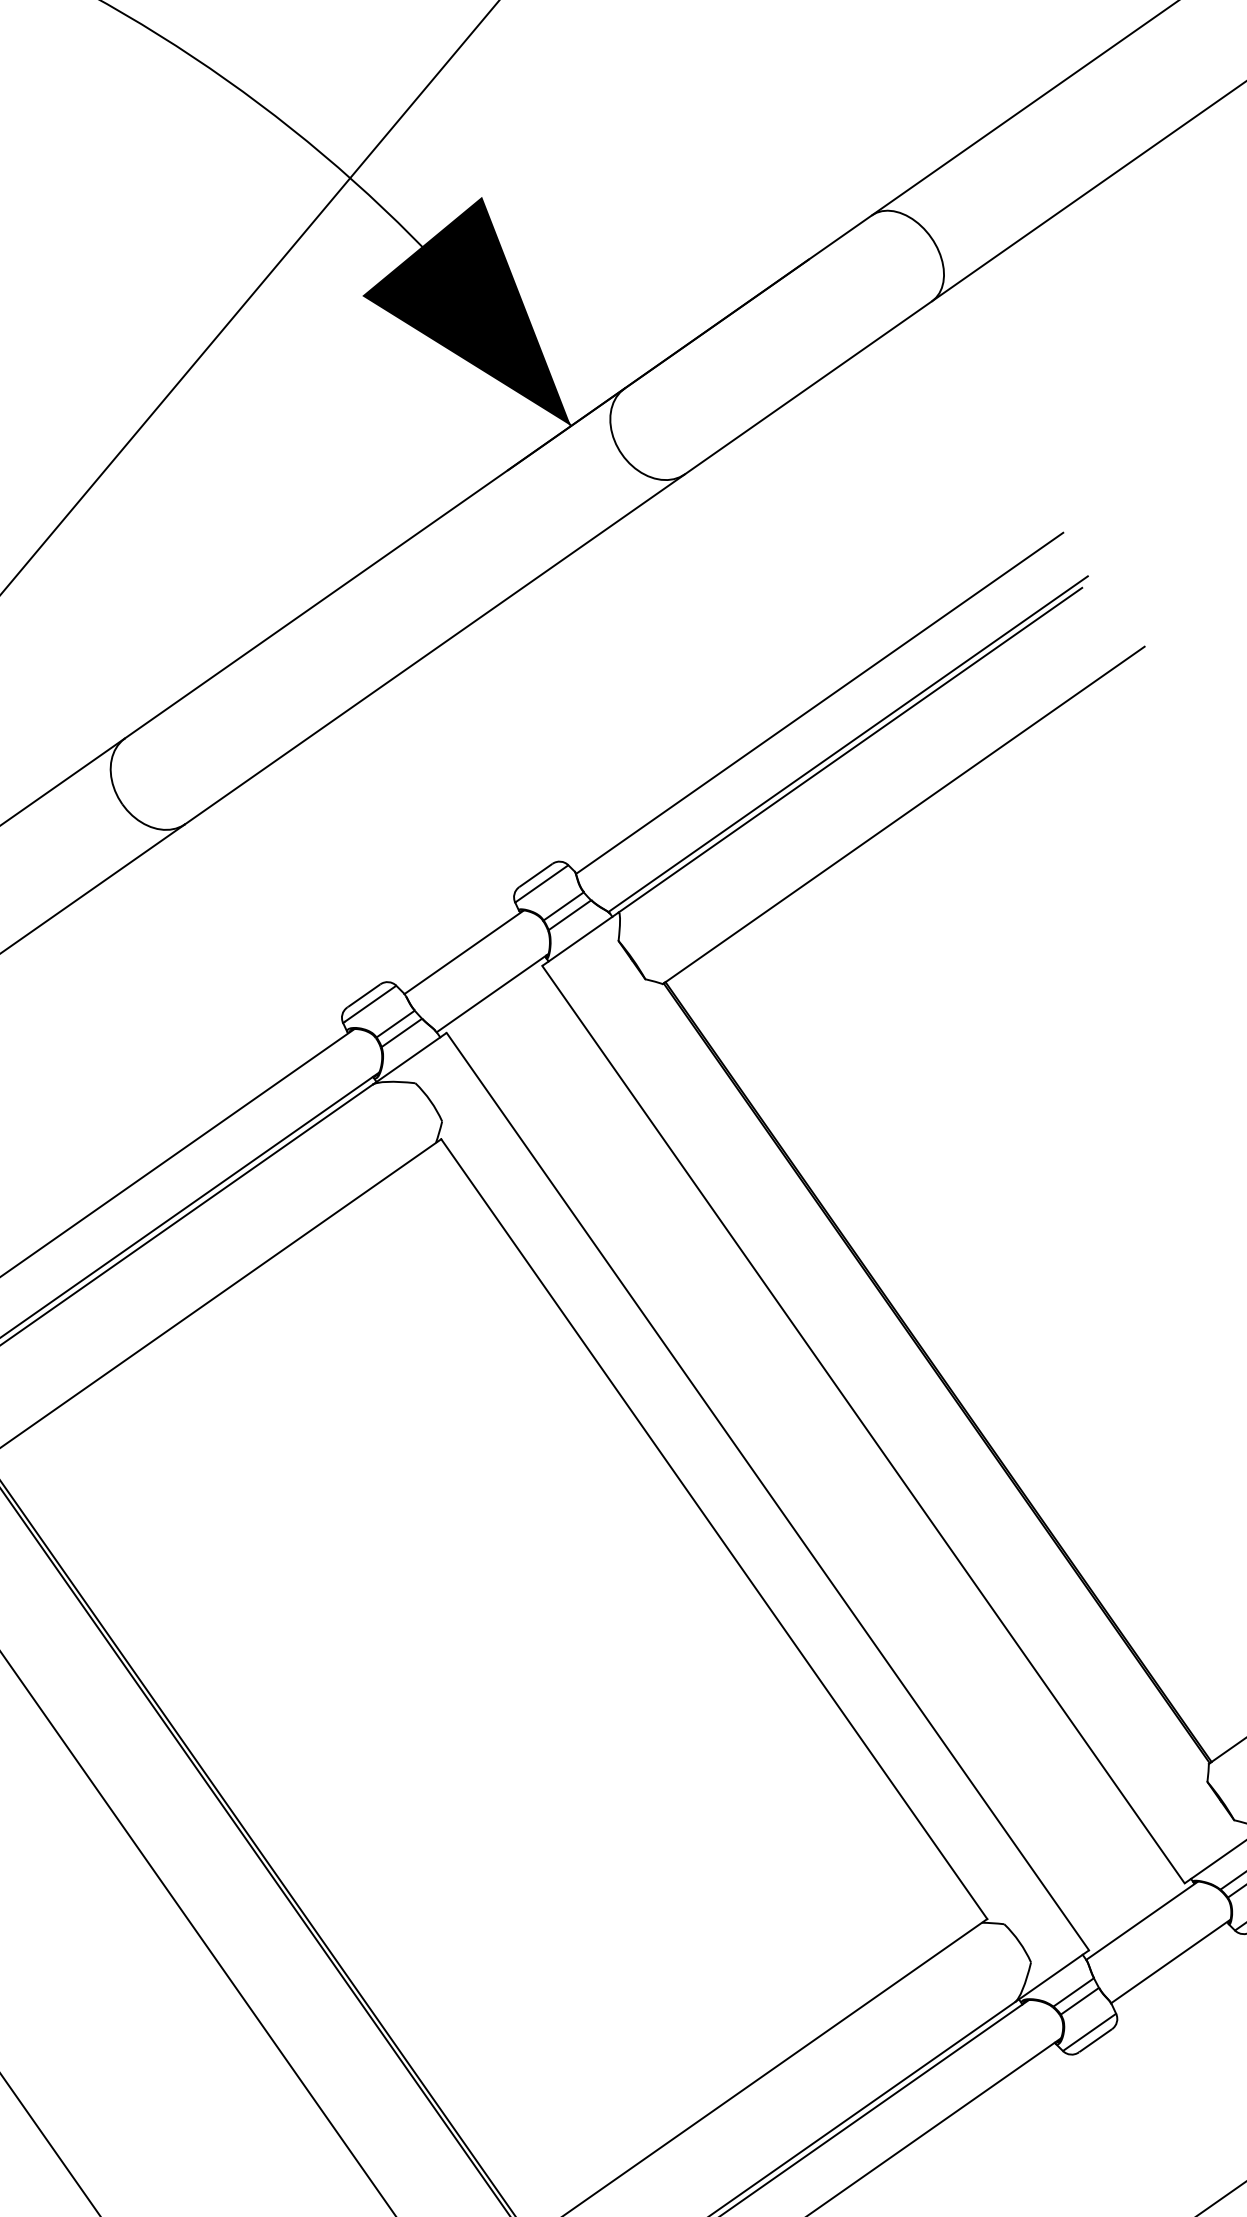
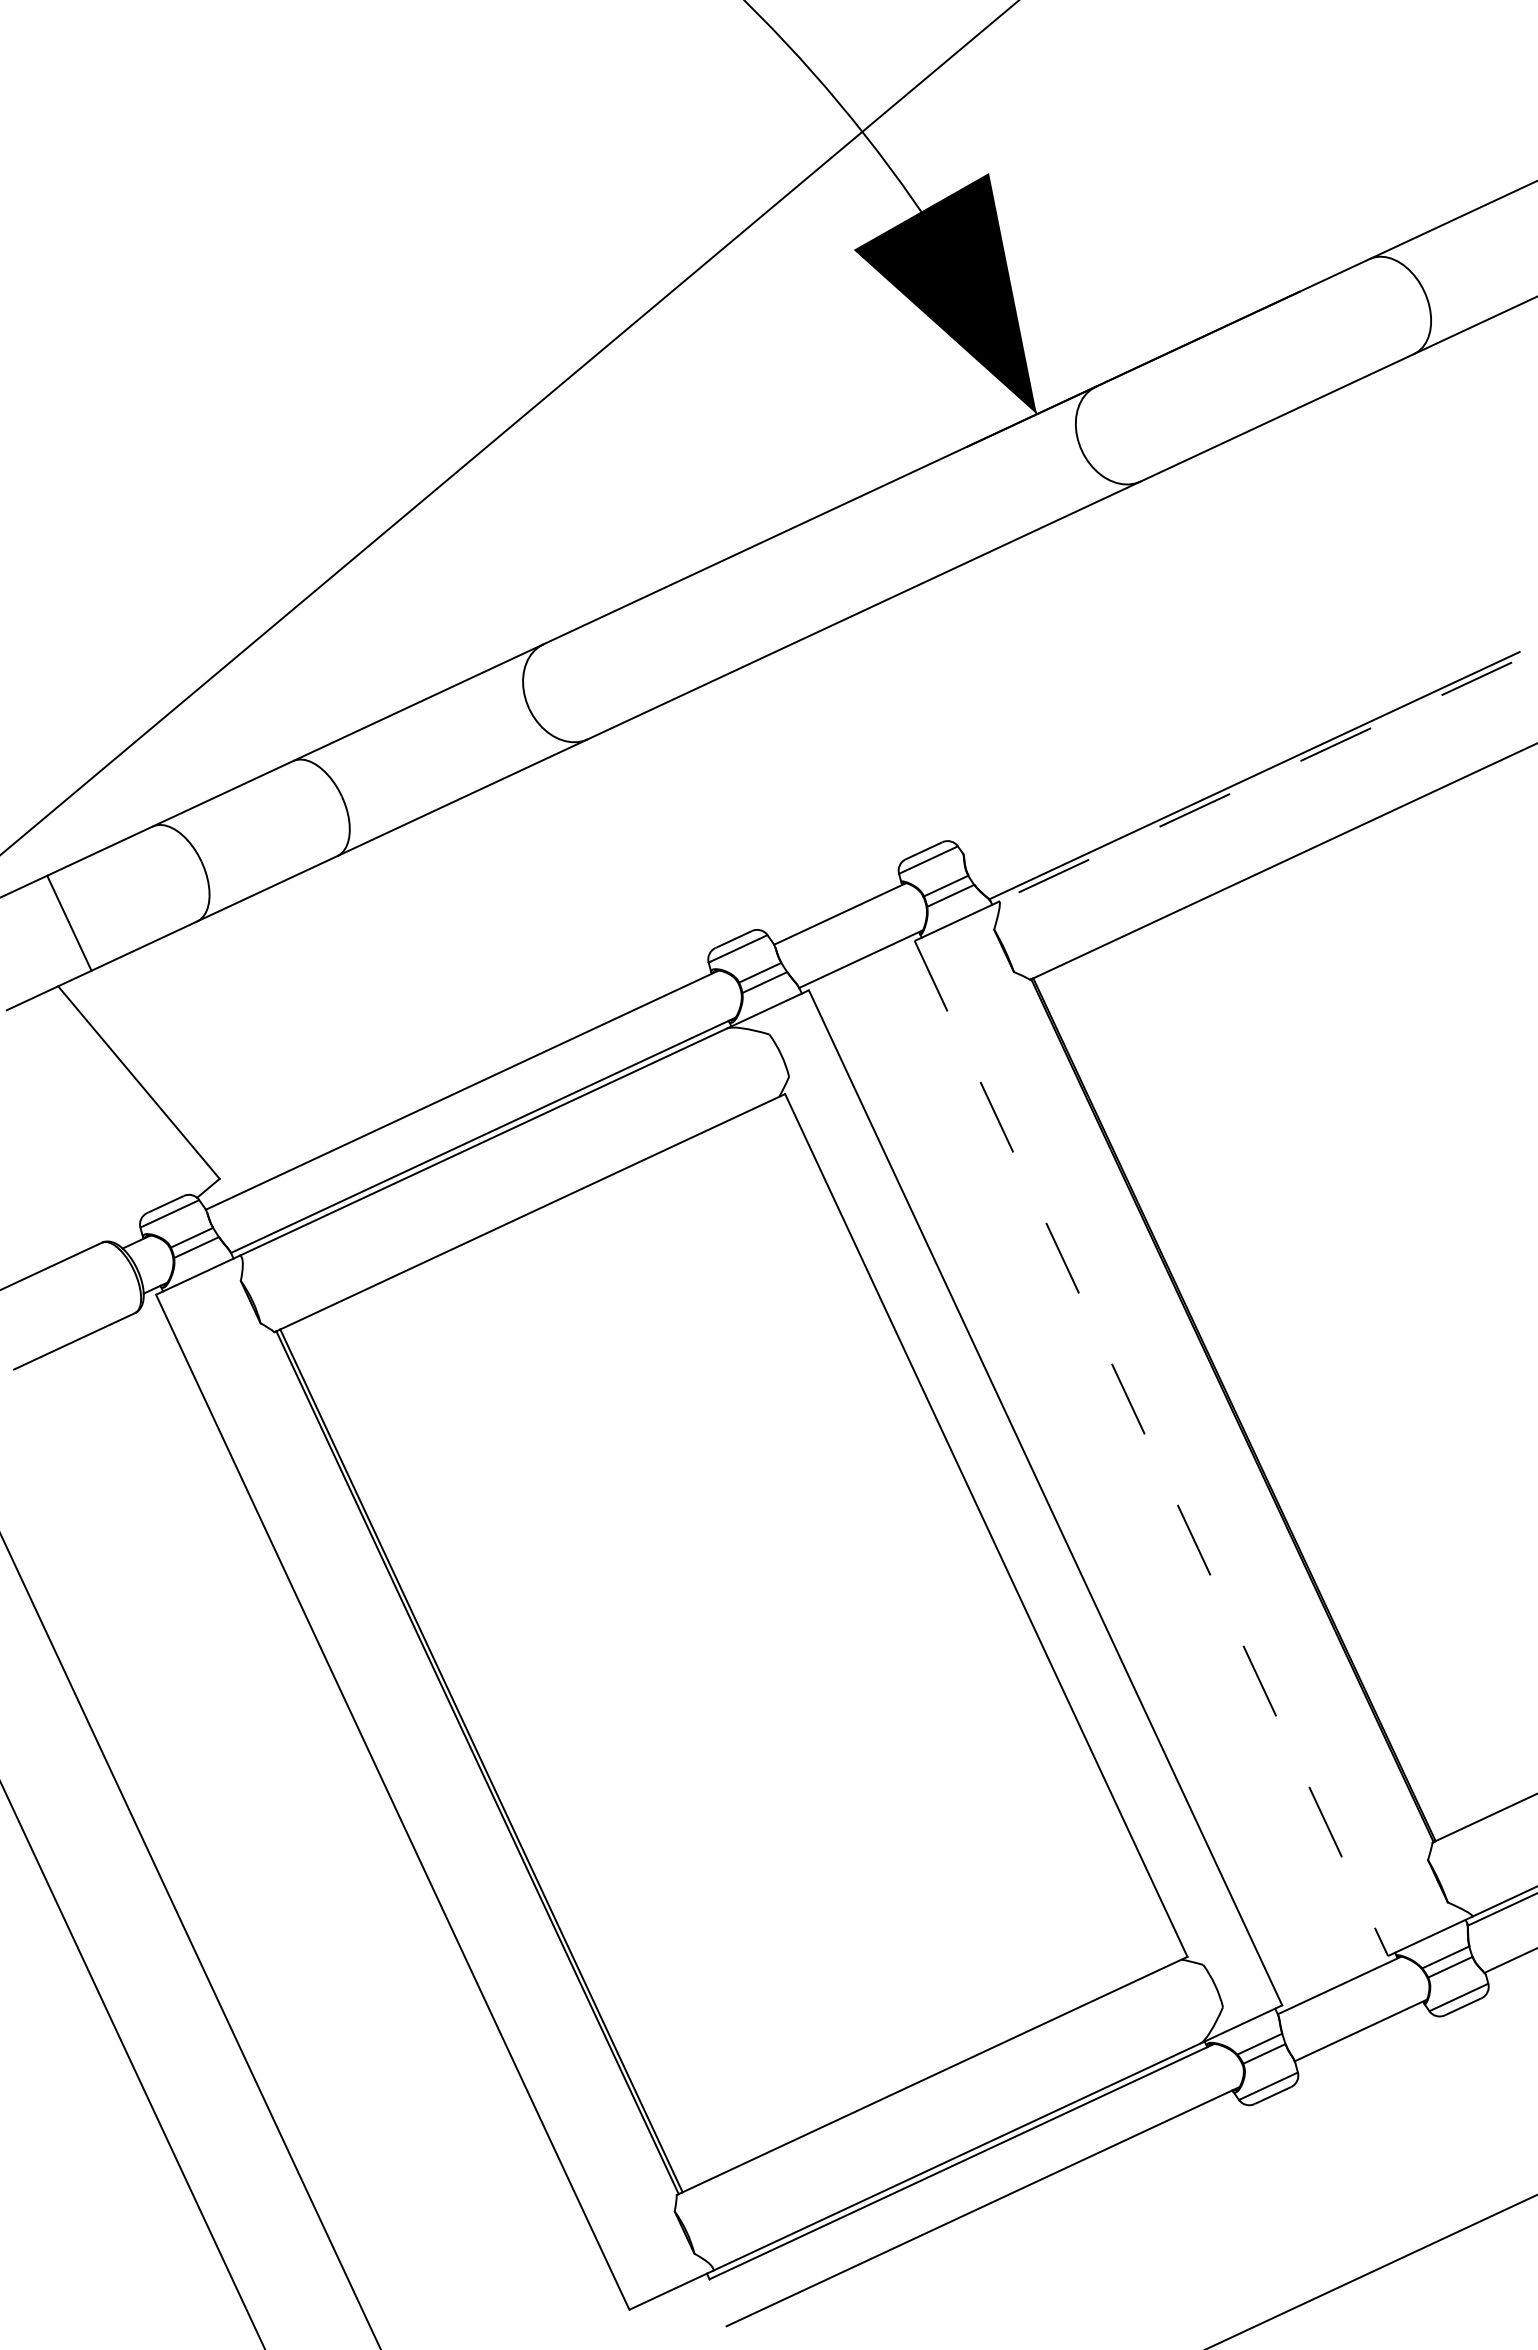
line: (818, 703) -> (1232, 730), removed
line: (850, 750) -> (1255, 782), solid -> dashed
line: (863, 1424) -> (1151, 1448), solid -> dashed

